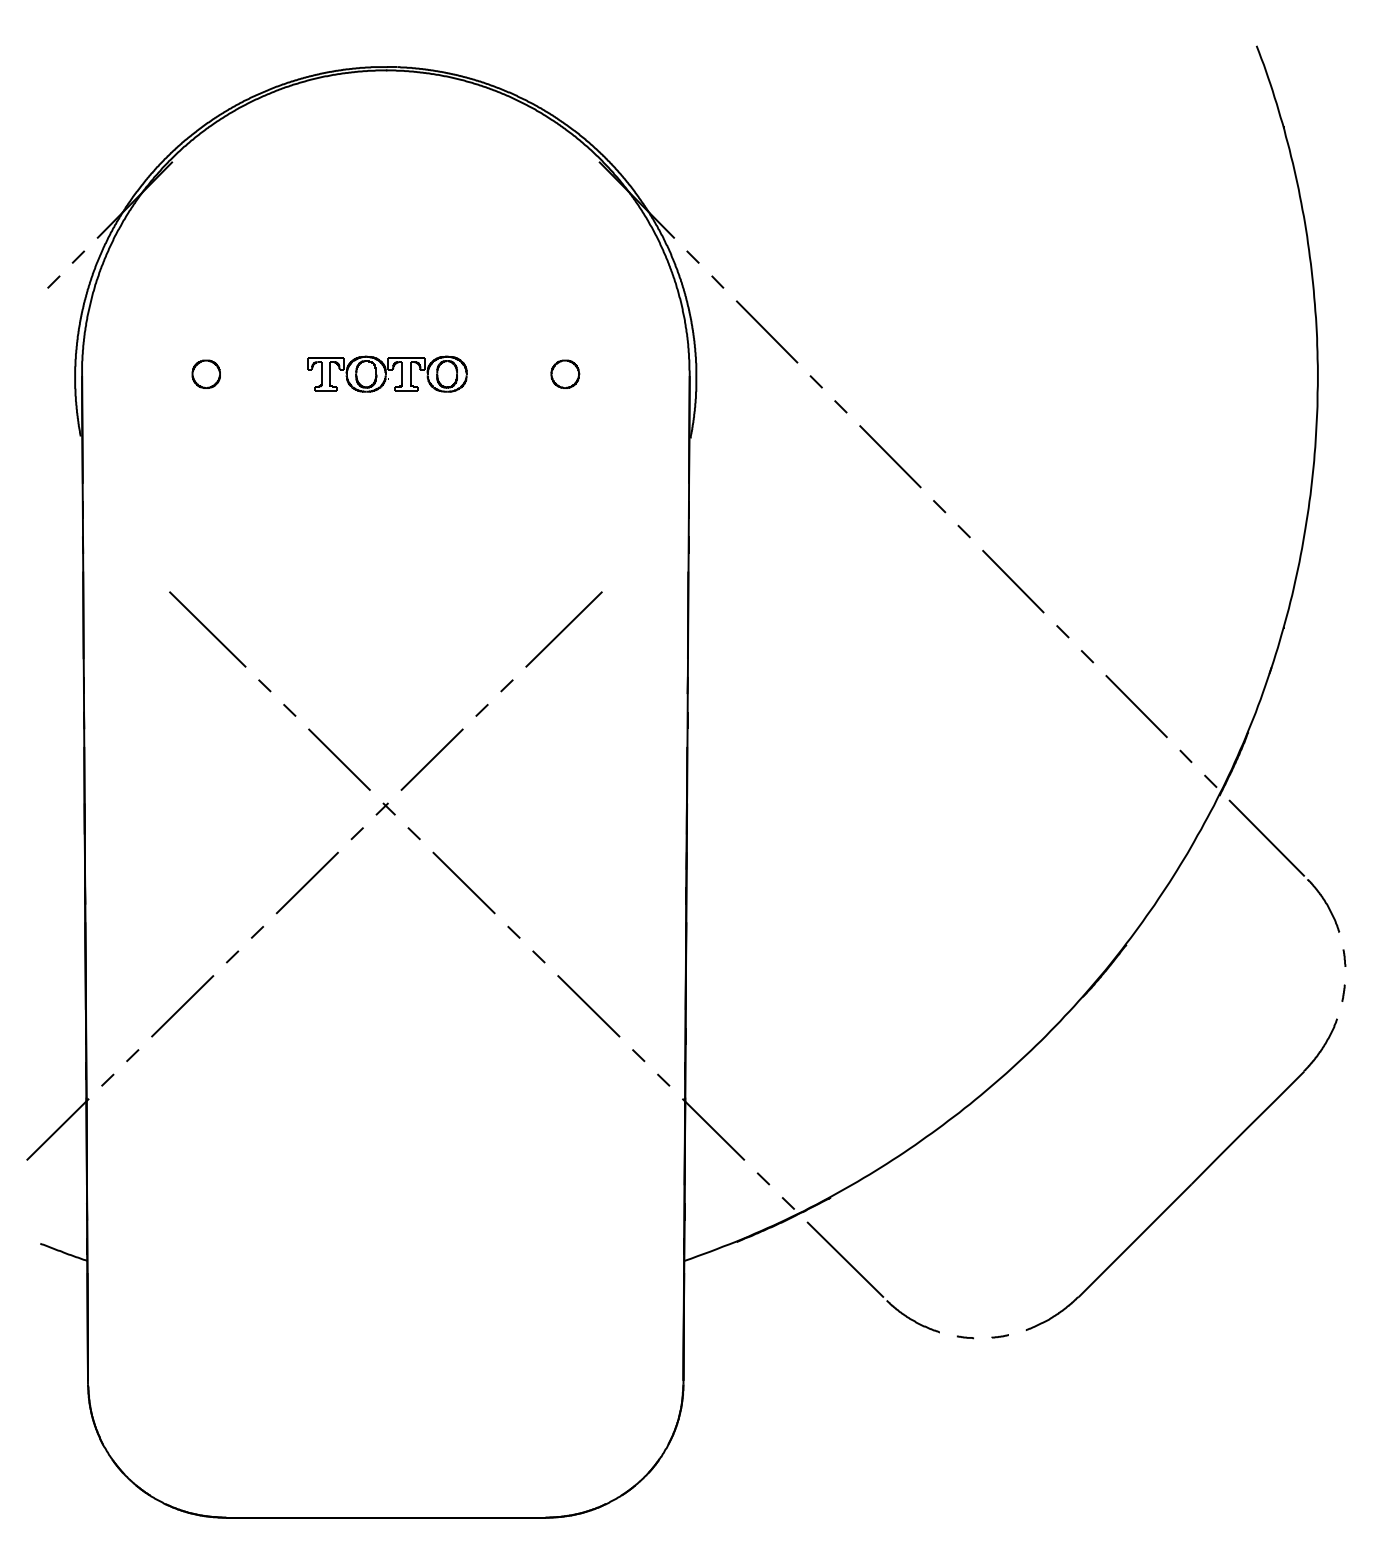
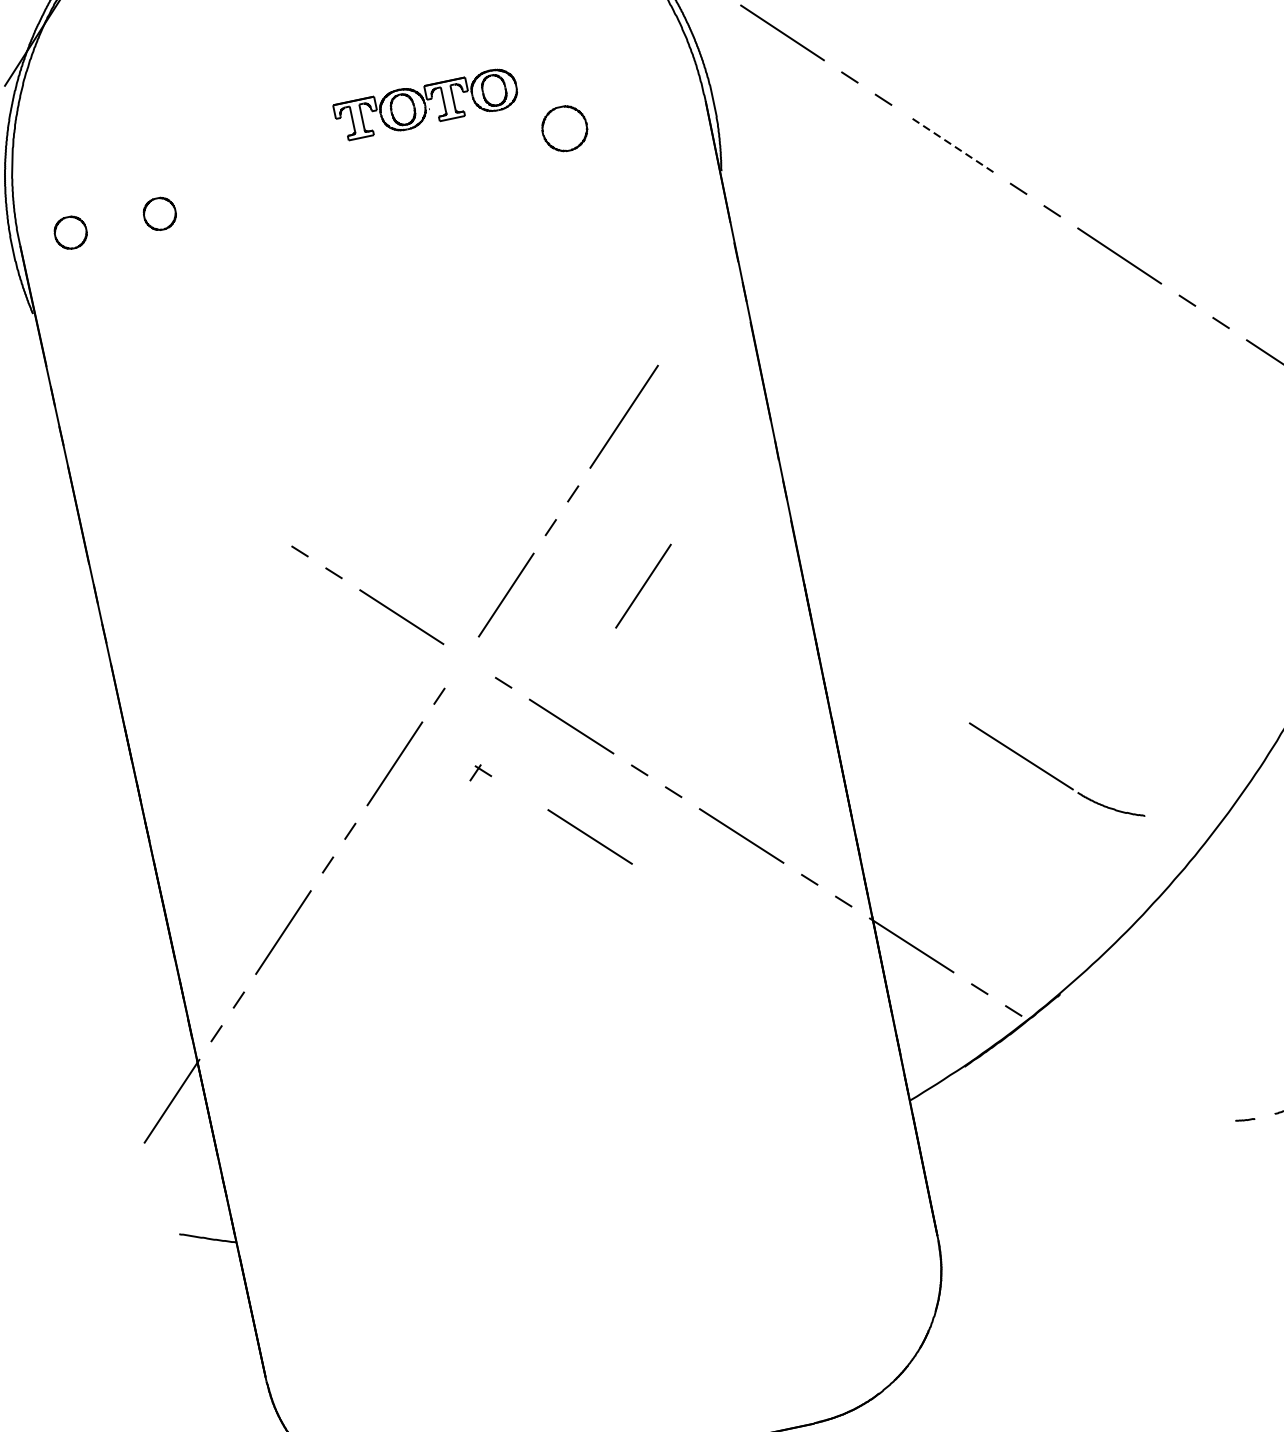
part: (126, 373) -> (69, 232), added
part: (387, 373) -> (426, 103), moved
part: (565, 373) -> (564, 127), size x1.4
line: (890, 456) -> (951, 144), solid -> dashed
line: (207, 629) -> (221, 501), removed
line: (549, 776) -> (642, 586), added
part: (385, 808) -> (479, 771), moved
line: (459, 979) -> (589, 836), added
part: (872, 1277) -> (1056, 769), moved

